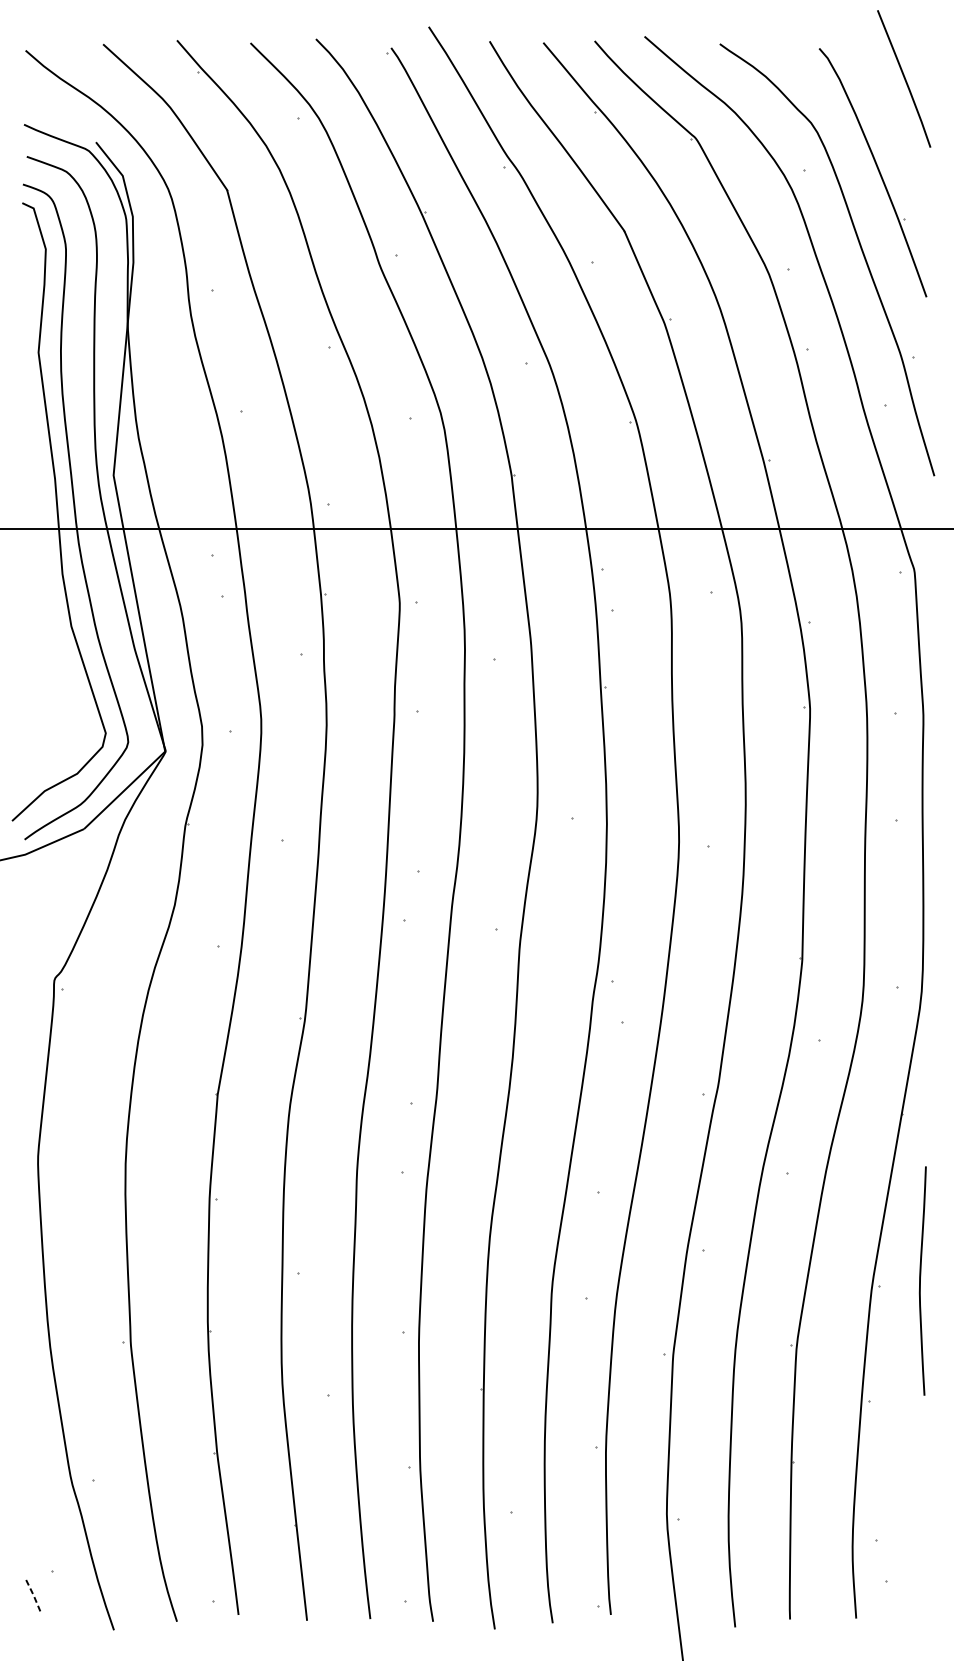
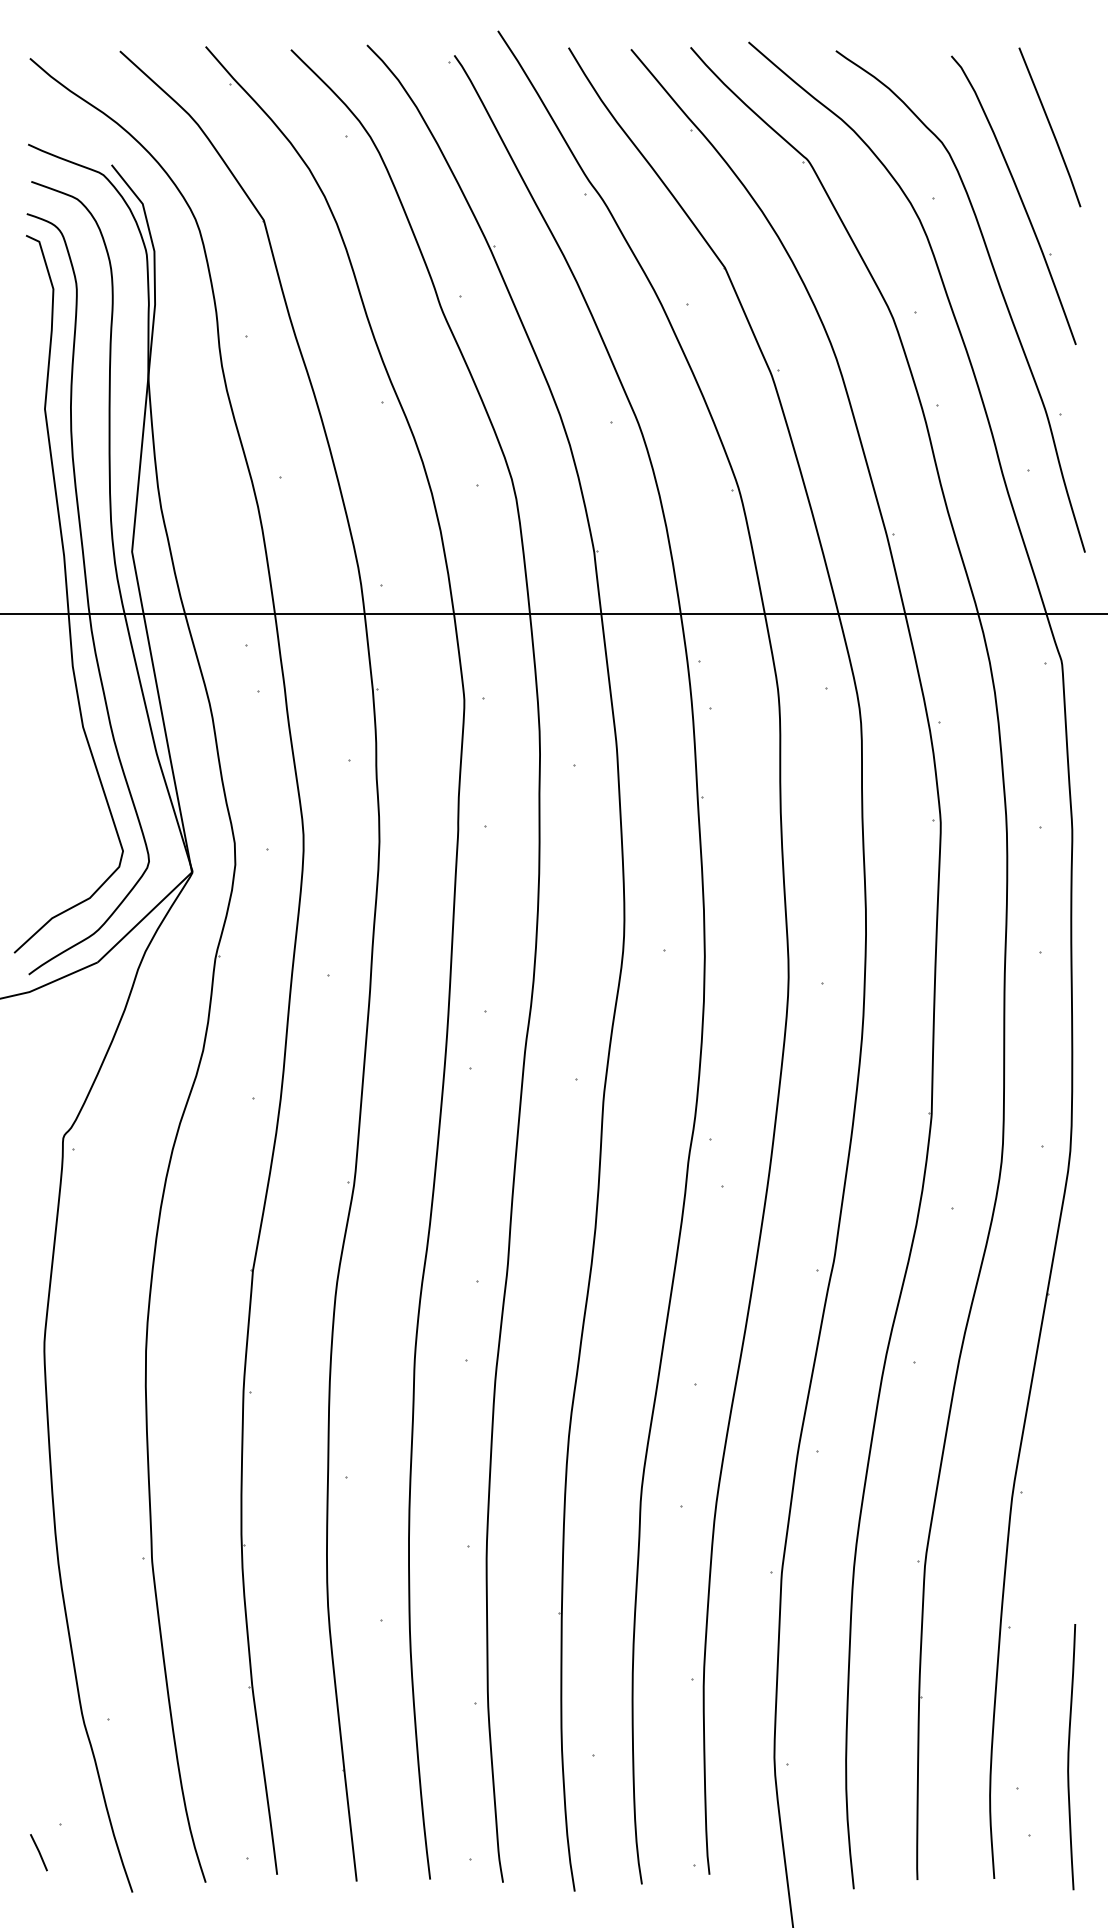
line: (903, 78) -> (1049, 126), moved
curve: (921, 1281) -> (1069, 1757), moved
line: (33, 1595) -> (39, 1852), dashed -> solid

